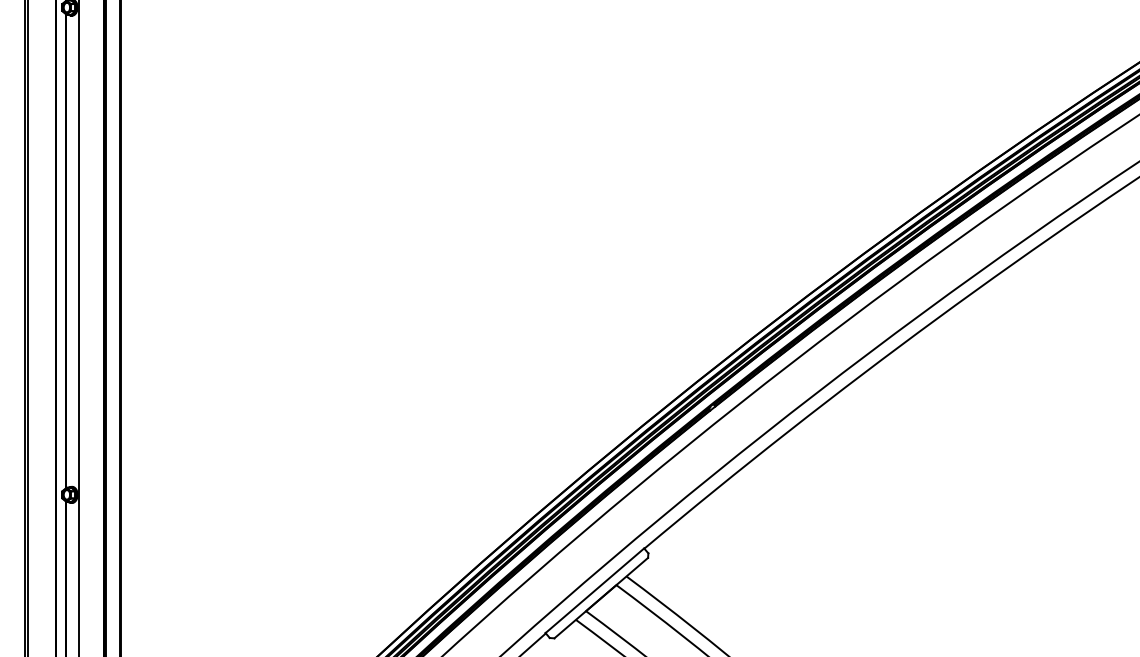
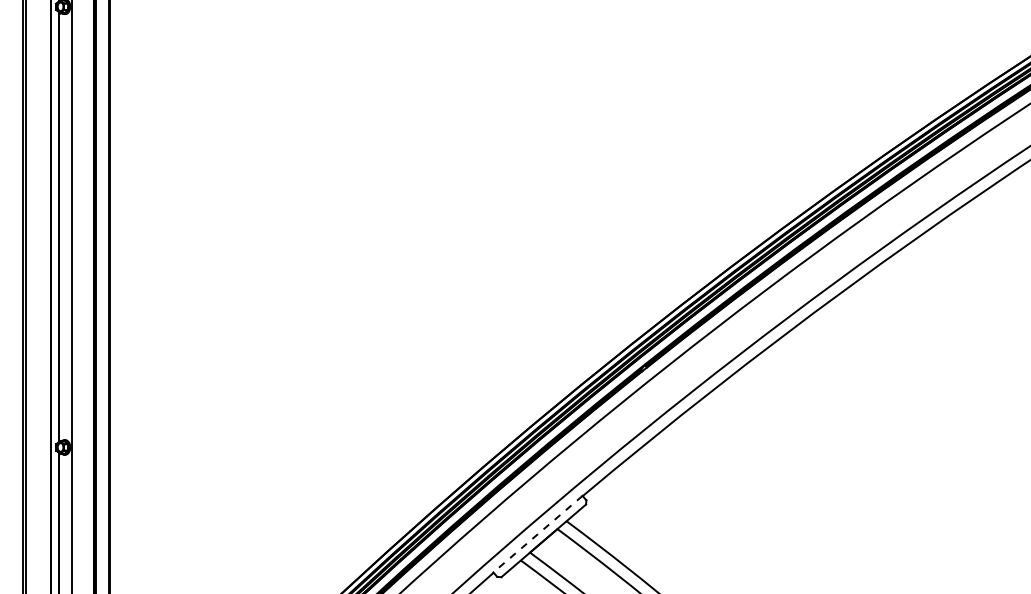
line: (594, 590) -> (537, 533), solid -> dashed

